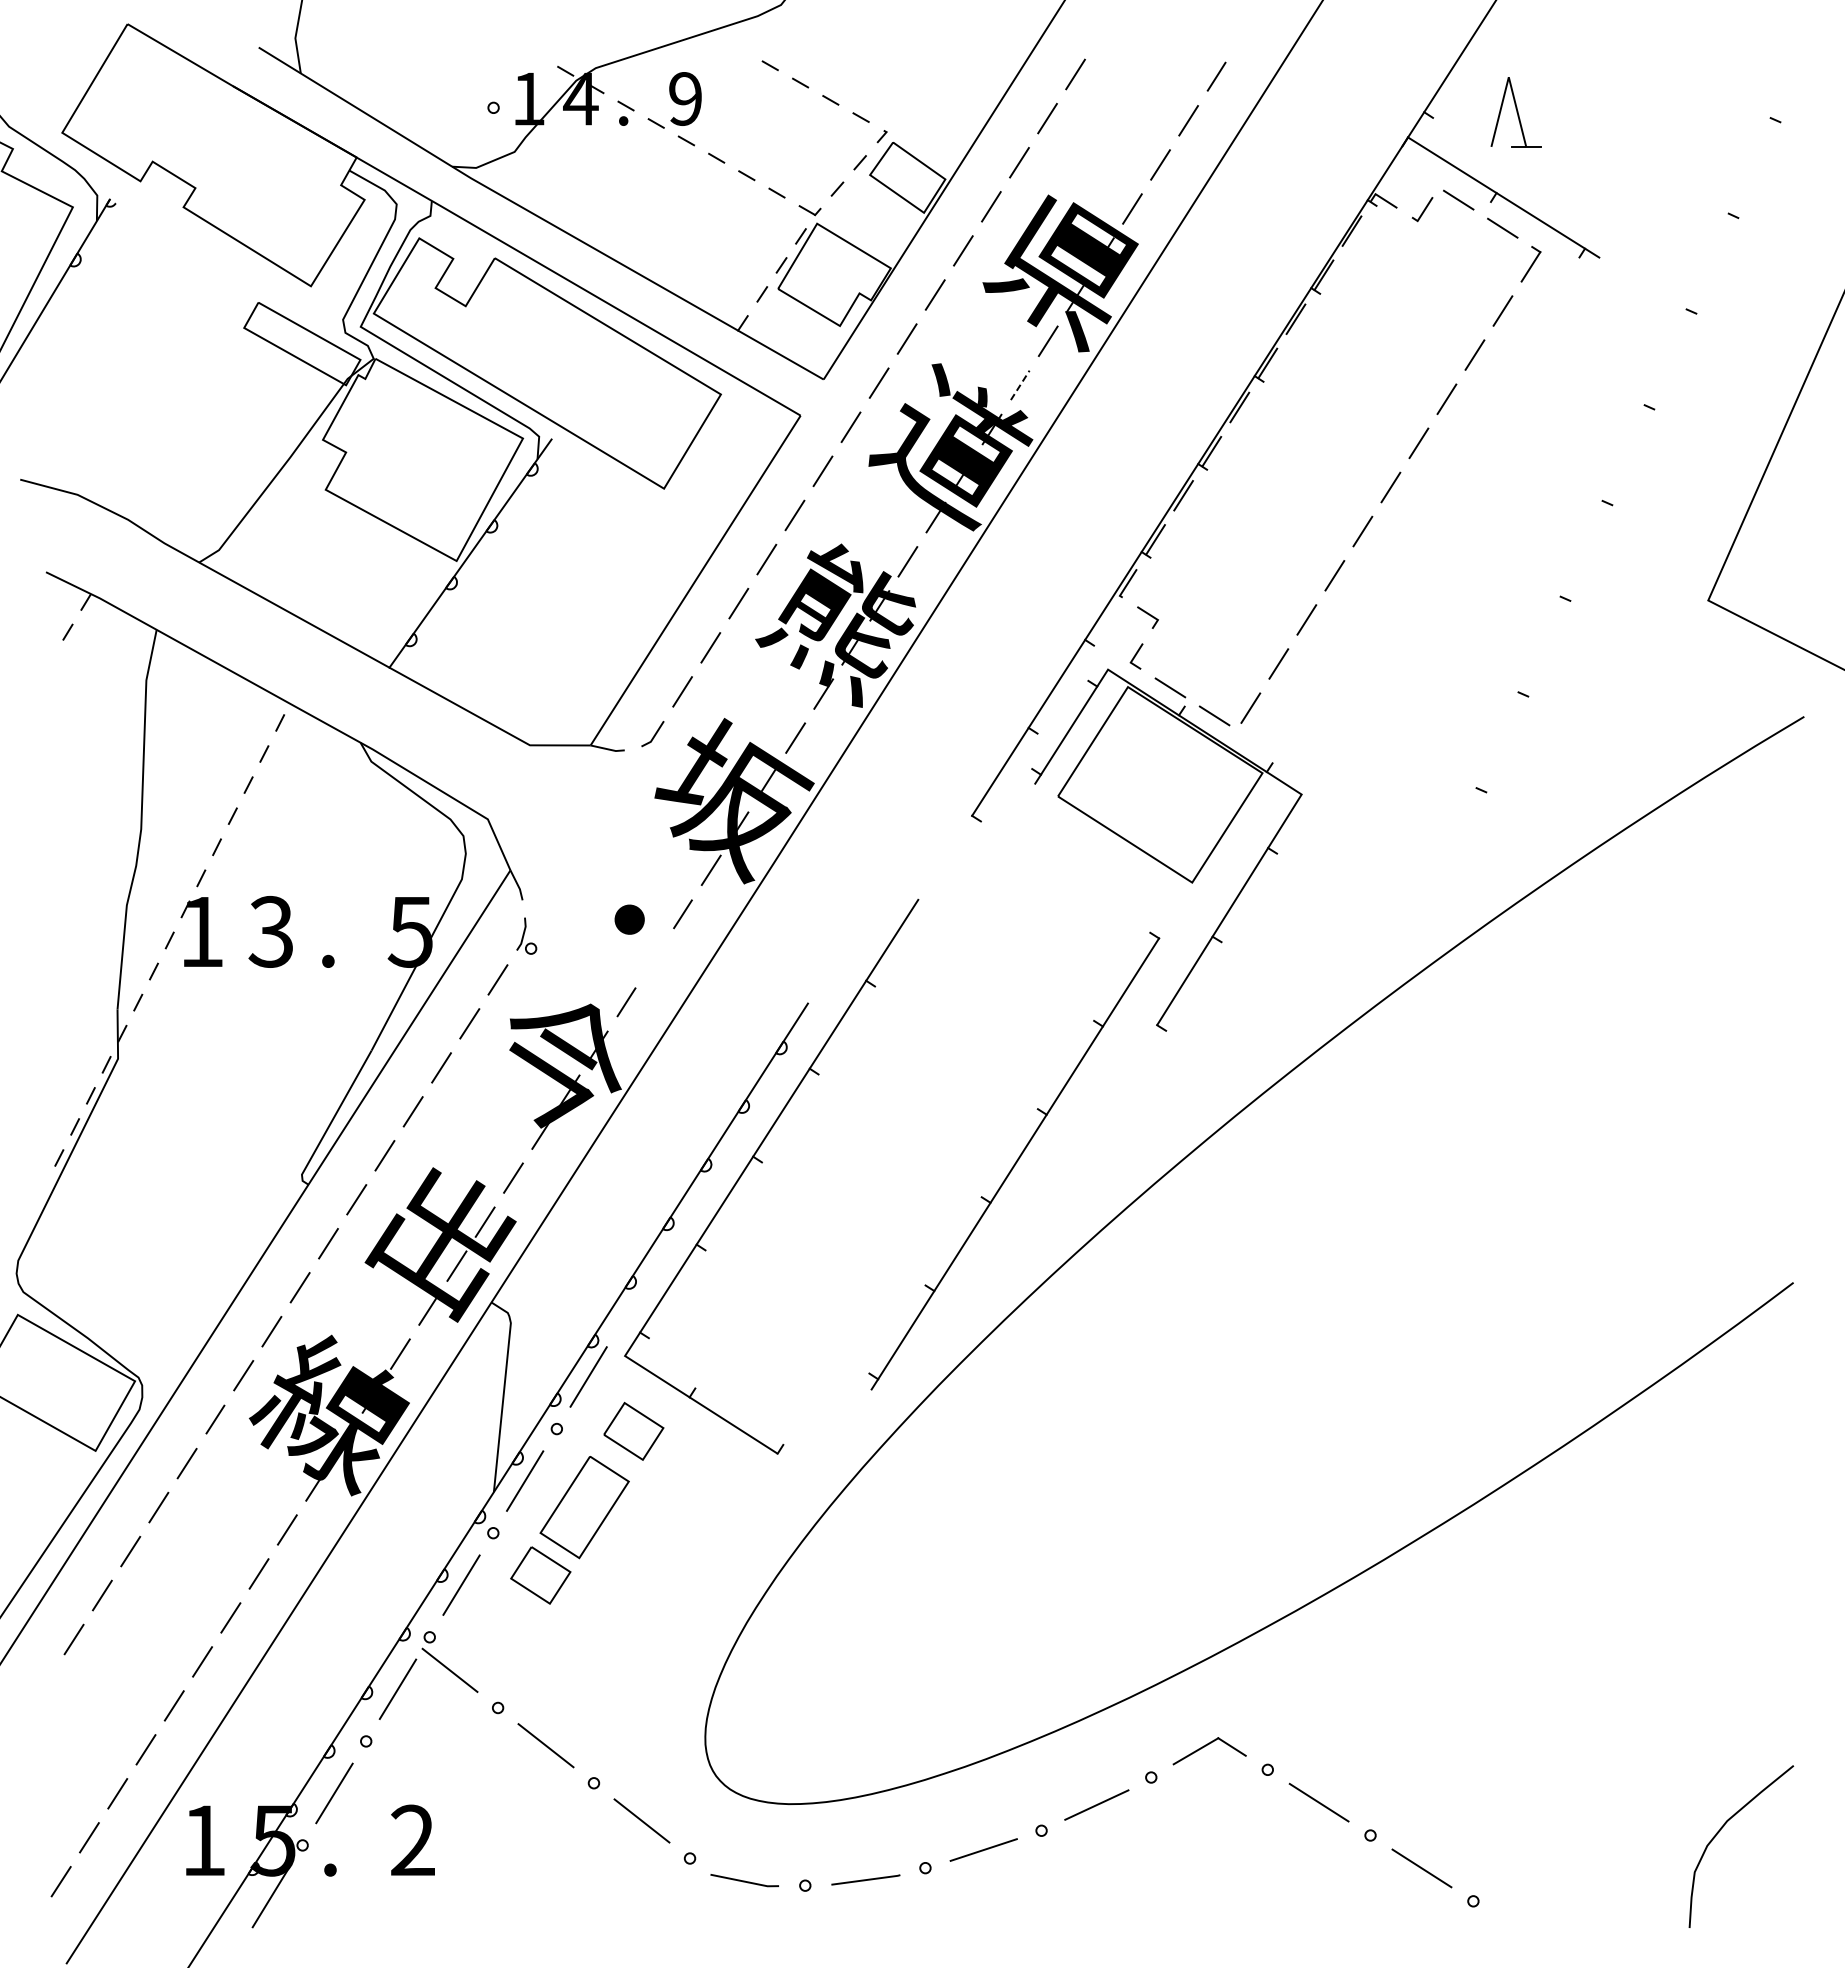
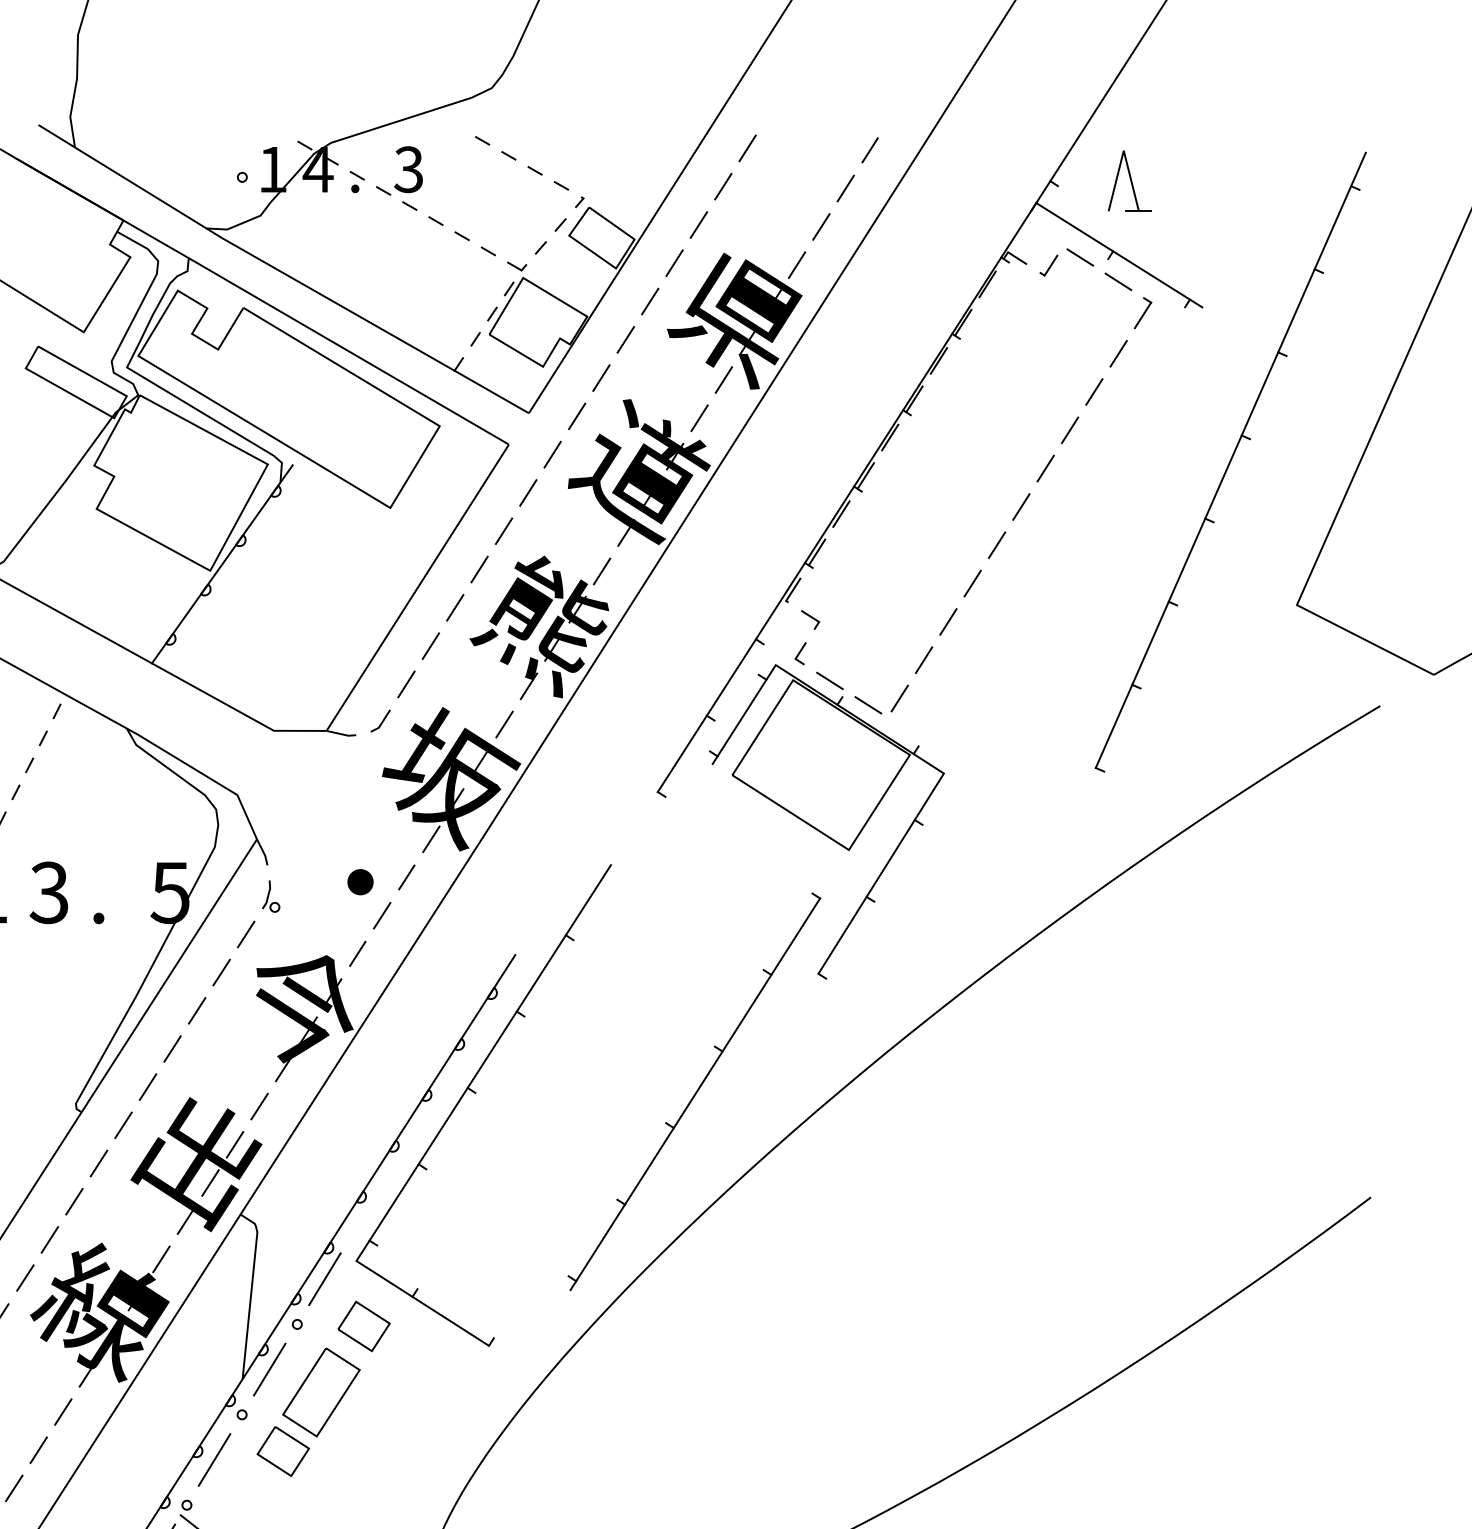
text: (684, 98) -> (408, 169), 9 -> 3
line: (1020, 384) -> (699, 417), dashed -> solid
line: (1631, 433) -> (1230, 460), added
line: (654, 957) -> (382, 915), added

